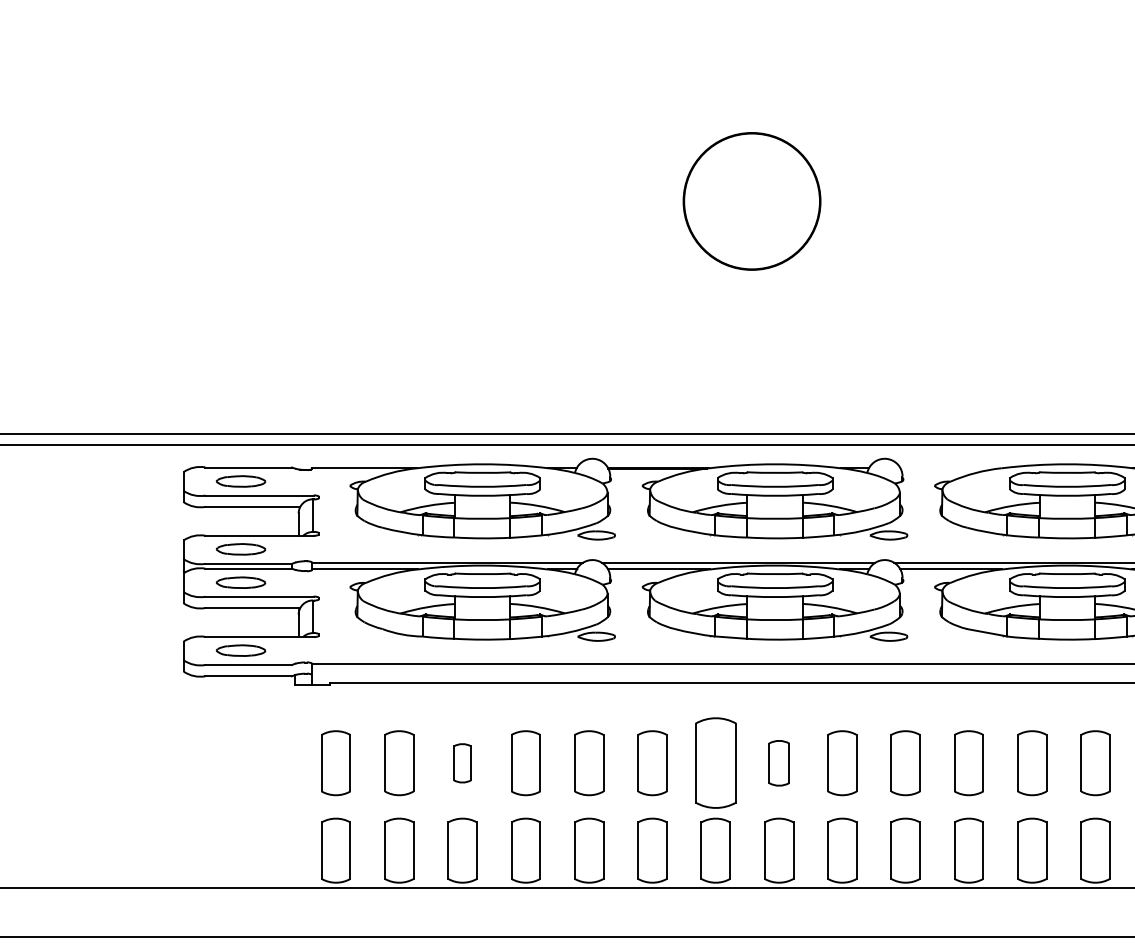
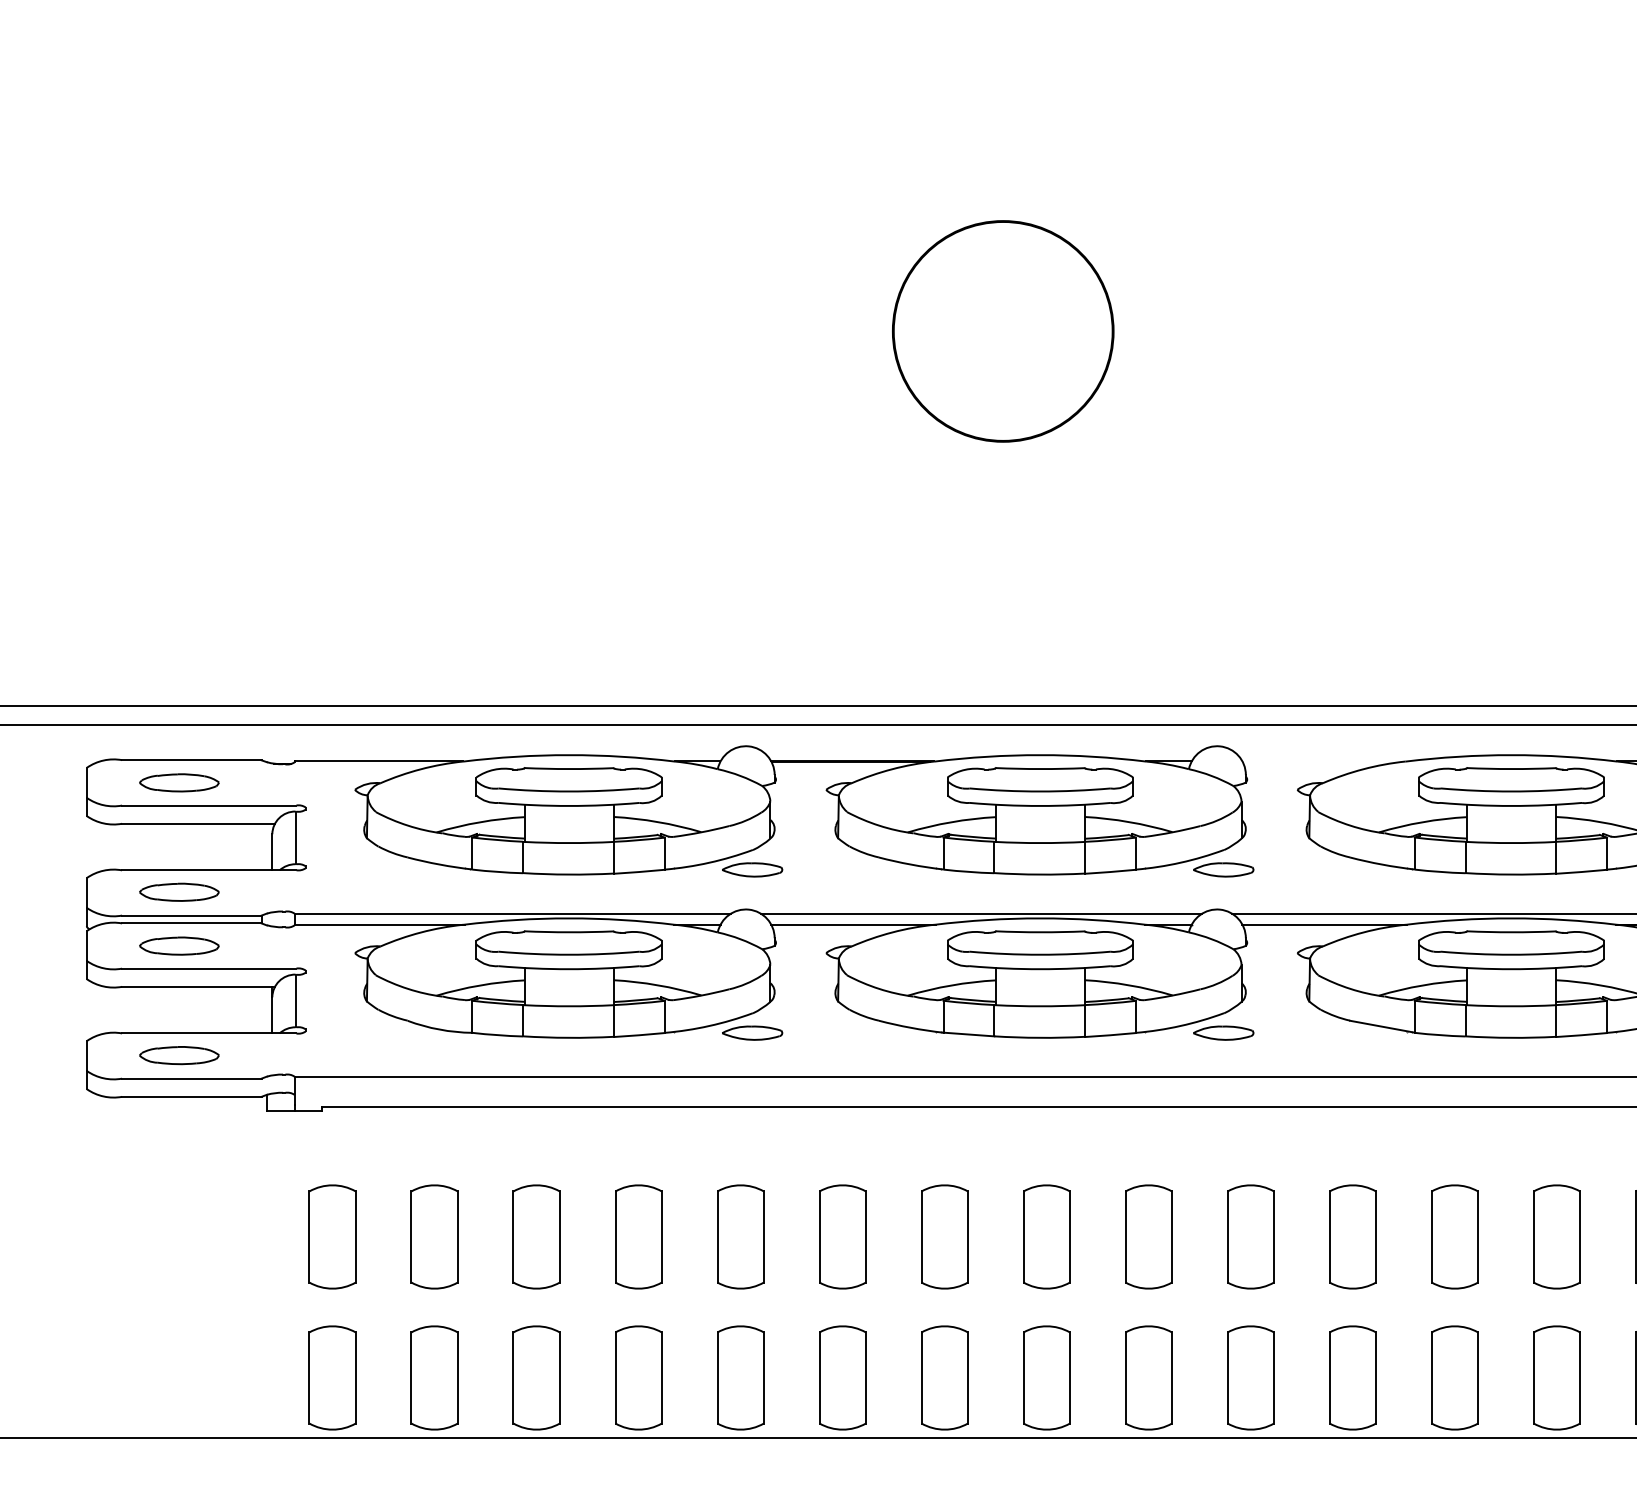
part: (462, 763) -> (536, 1237), size x1.67
part: (715, 763) -> (944, 1237), size x0.71
part: (779, 763) -> (1047, 1237), size x1.43

